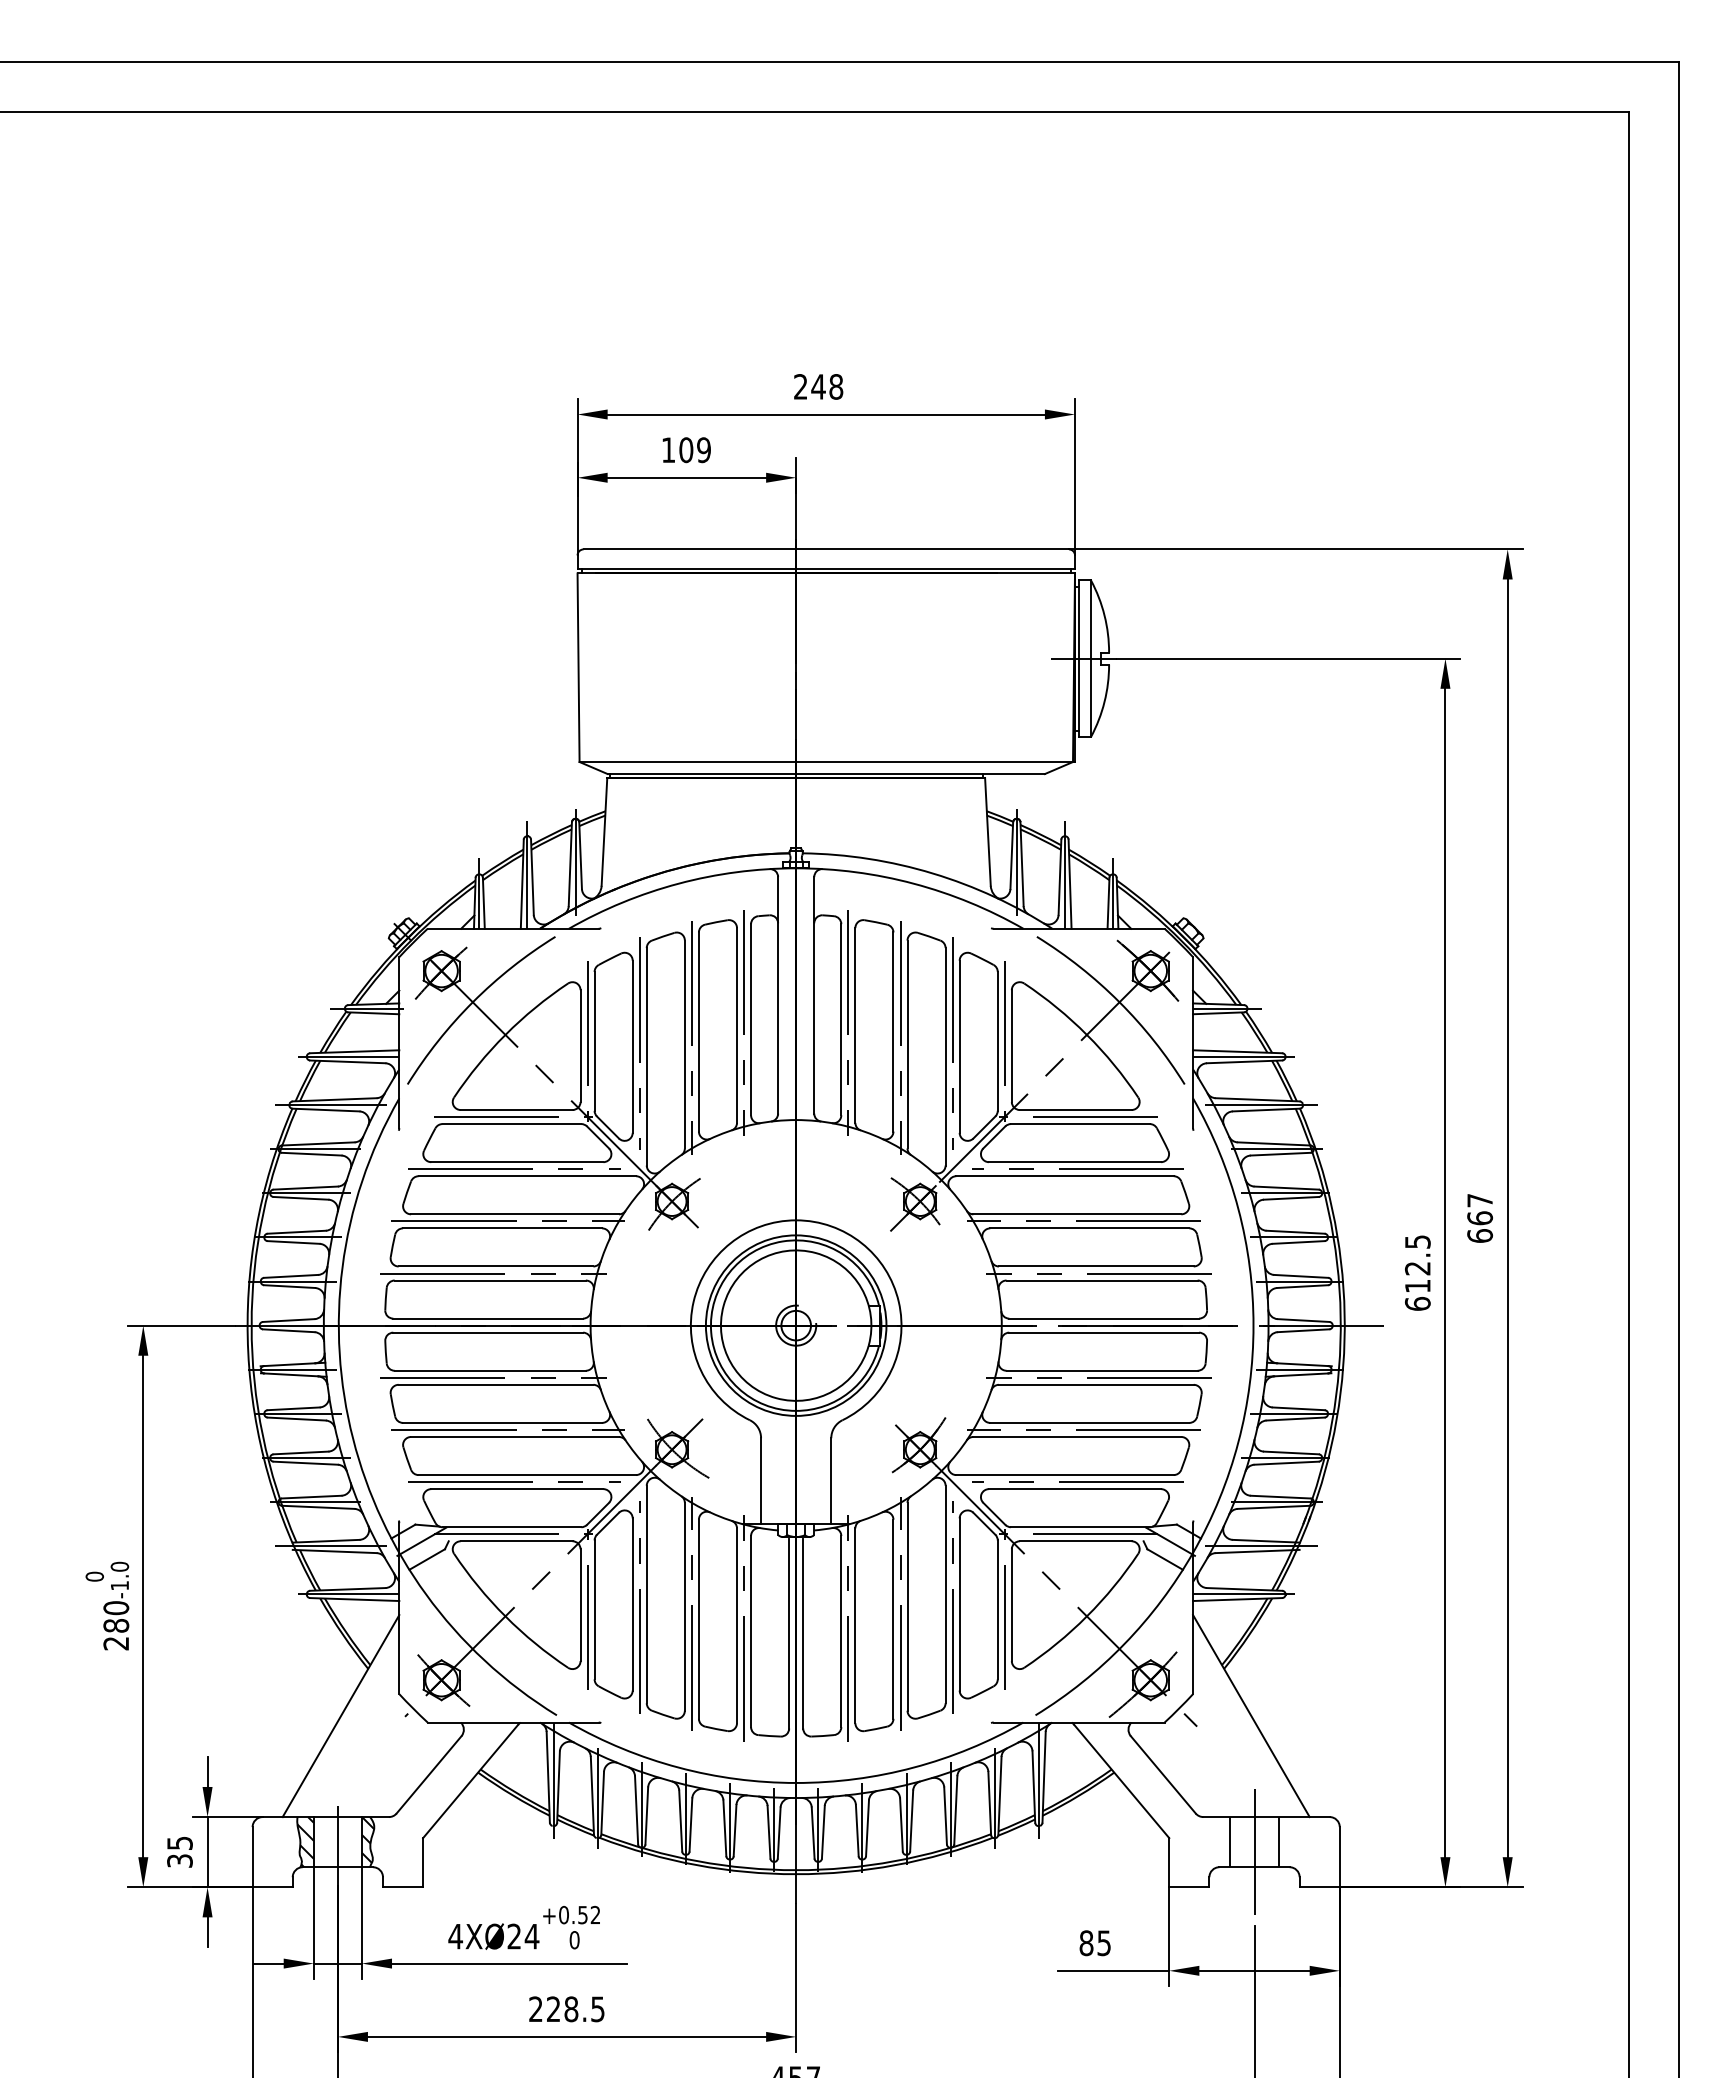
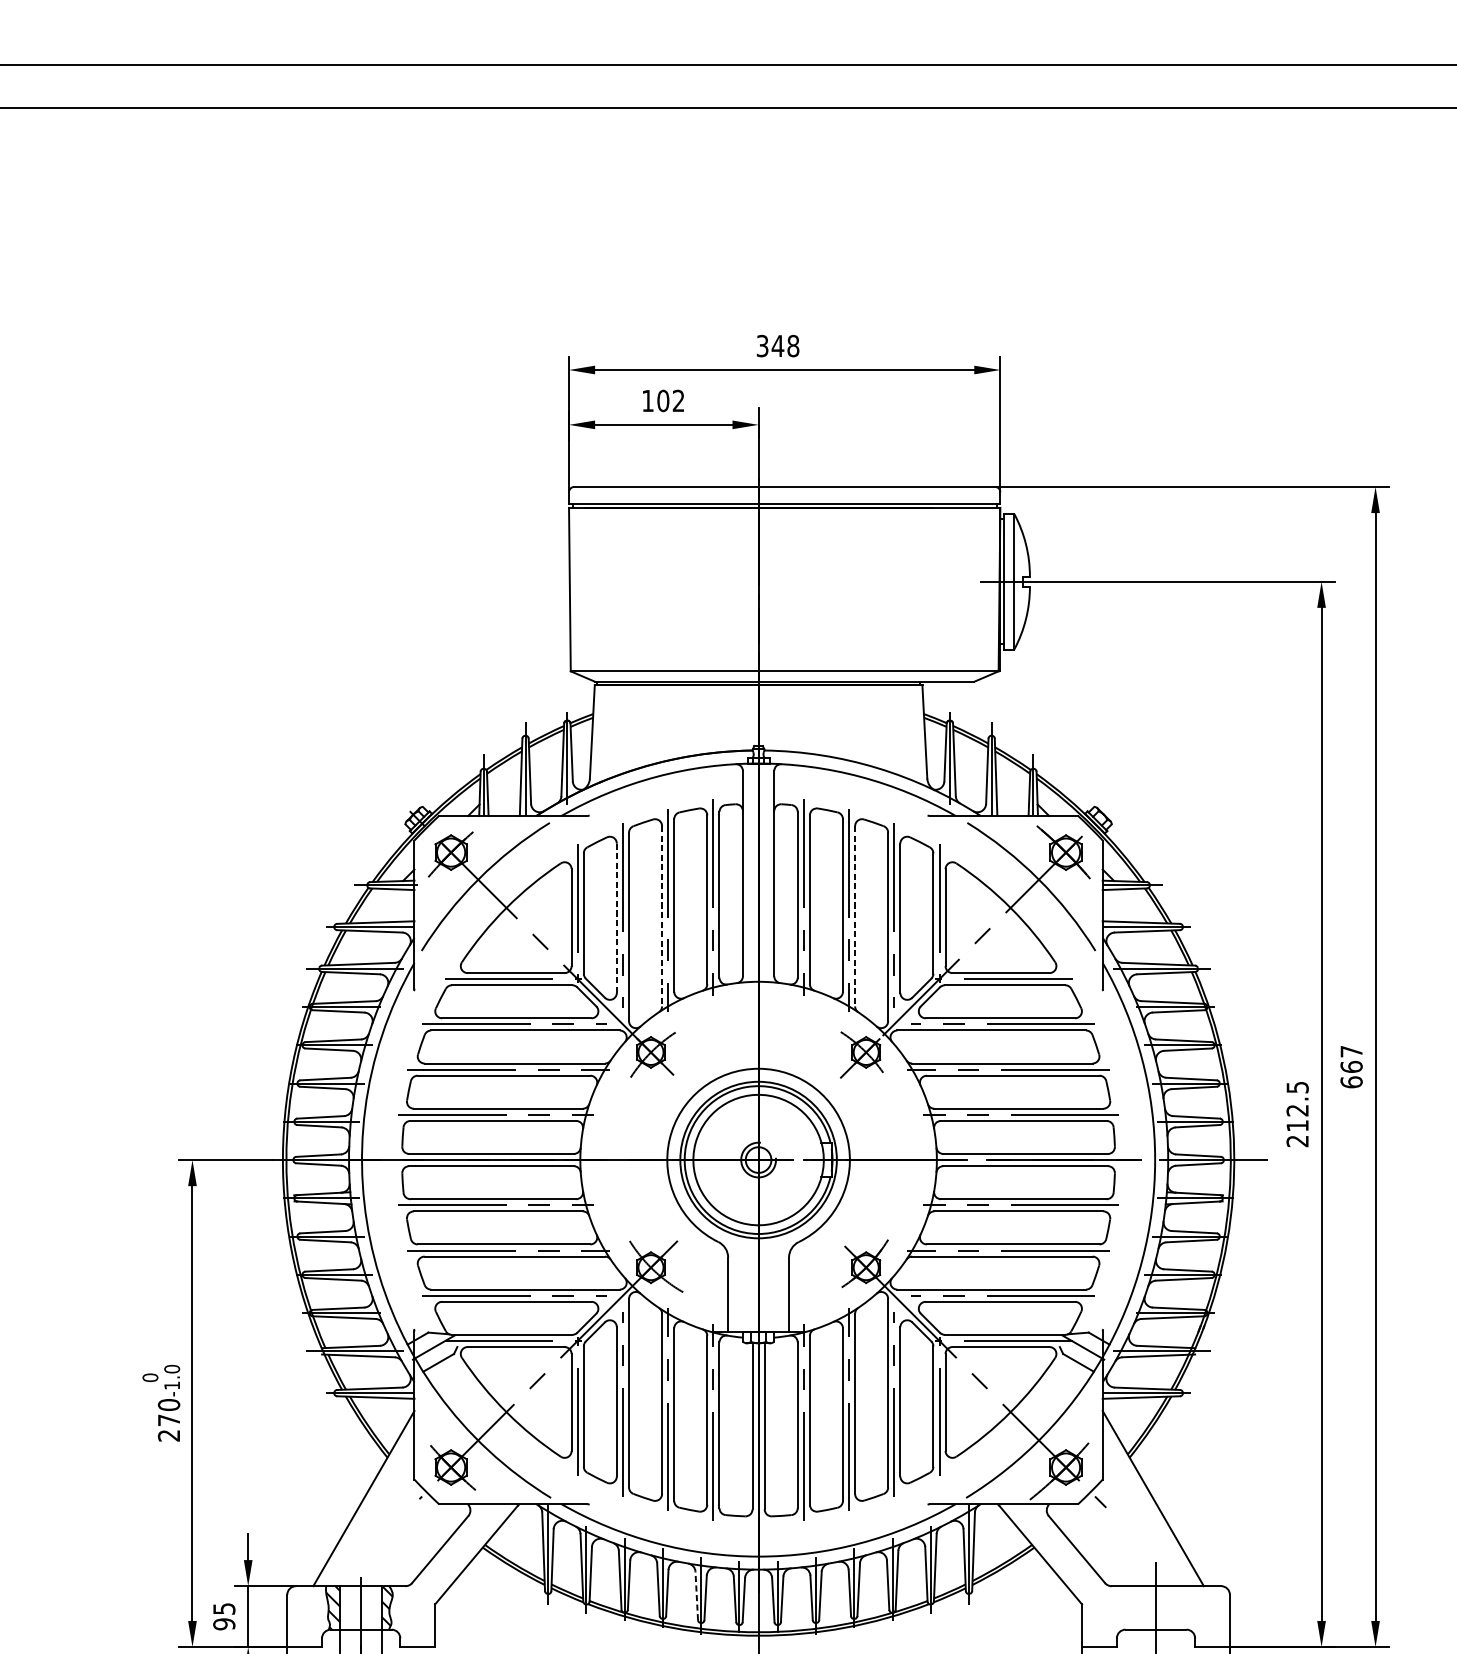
text: (800, 386) -> (762, 345), 248 -> 348
text: (703, 450) -> (678, 401), 109 -> 102
line: (684, 1044) -> (661, 916), solid -> dashed
line: (907, 1044) -> (855, 916), solid -> dashed
line: (632, 1047) -> (616, 918), solid -> dashed
text: (1417, 1303) -> (1297, 1140), 612.5 -> 212.5
text: (116, 1625) -> (169, 1420), 280 -> 270
line: (724, 1828) -> (696, 1596), solid -> dashed
line: (1230, 1842) -> (1135, 1608), removed
line: (1278, 1842) -> (1176, 1608), removed
text: (179, 1861) -> (223, 1624), 35 -> 95

